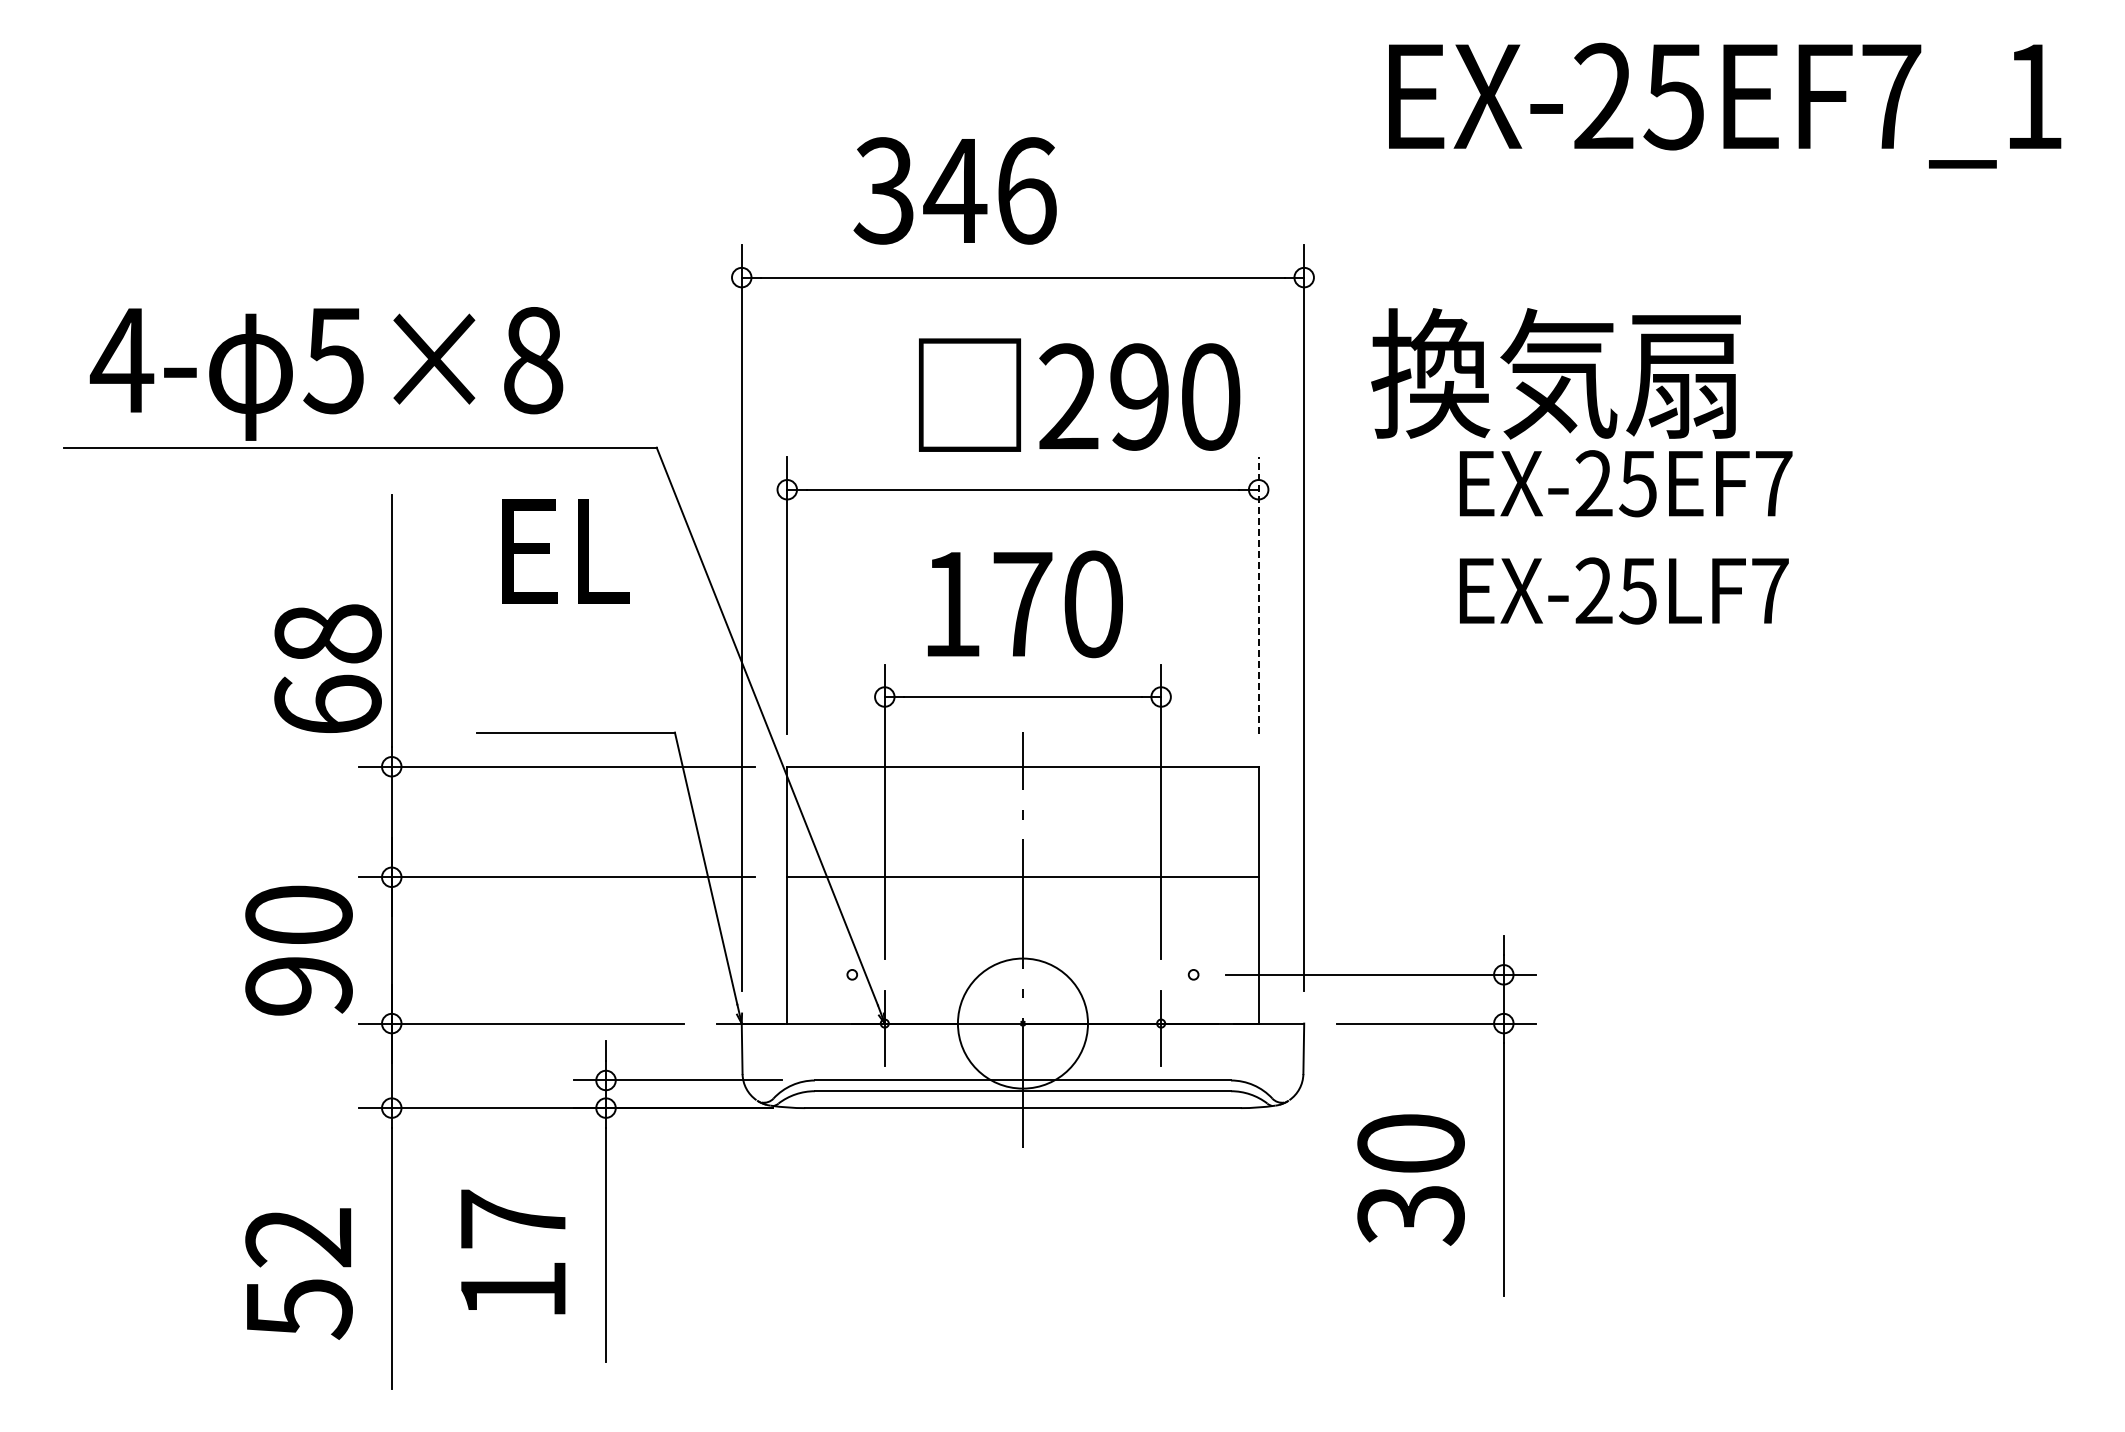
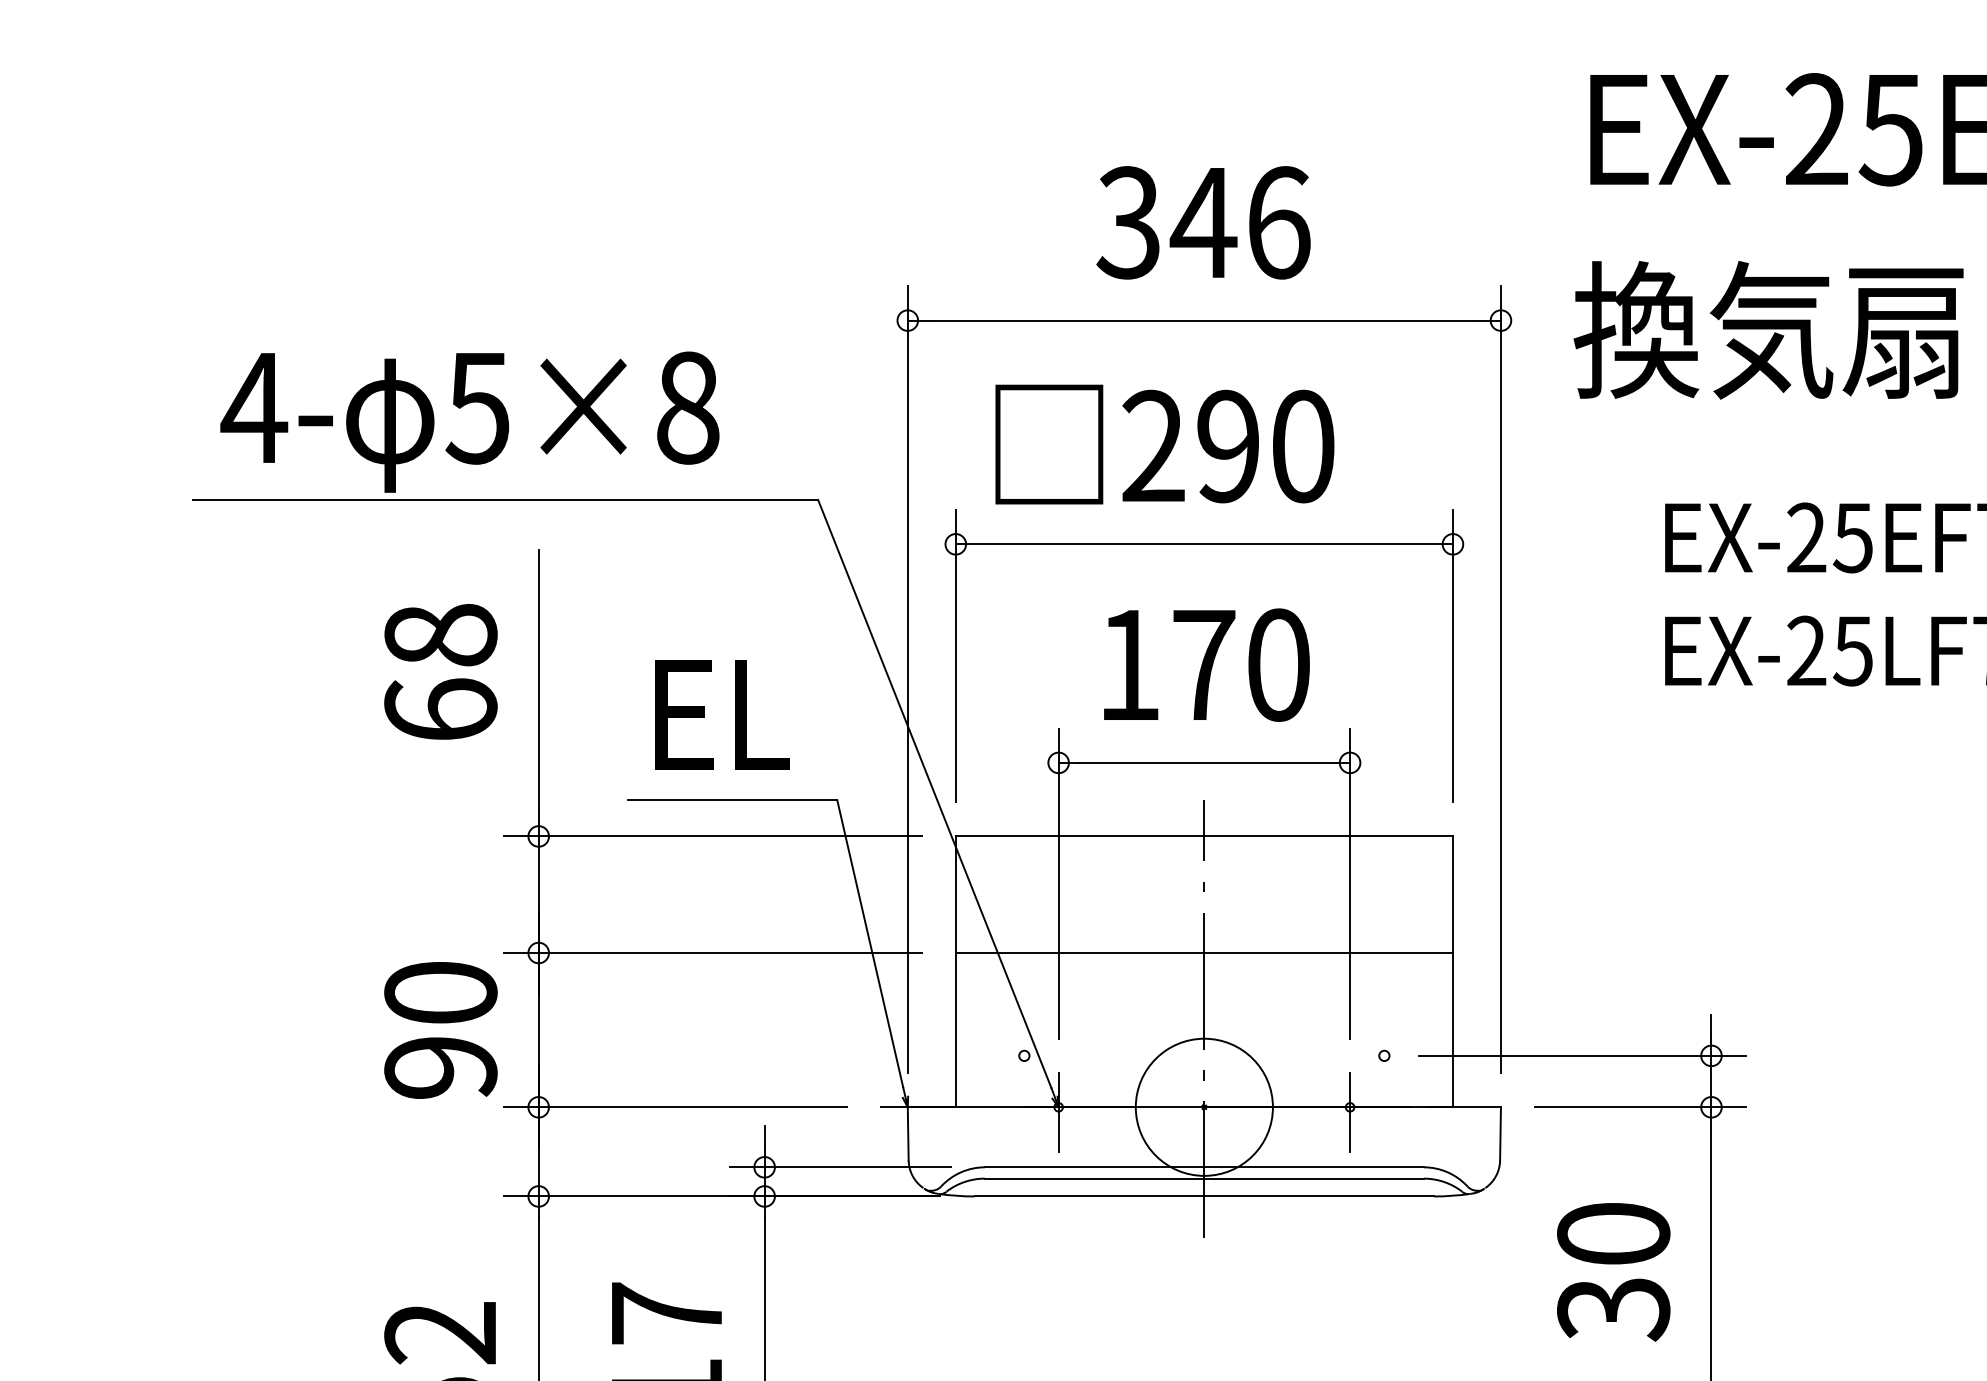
text: (954, 190) -> (1202, 222), moved
text: (1555, 373) -> (1768, 329), moved
text: (1079, 394) -> (1164, 443), moved
text: (565, 551) -> (721, 714), moved
line: (1258, 595) -> (1452, 655), dashed -> solid
text: (327, 668) -> (440, 671), moved

